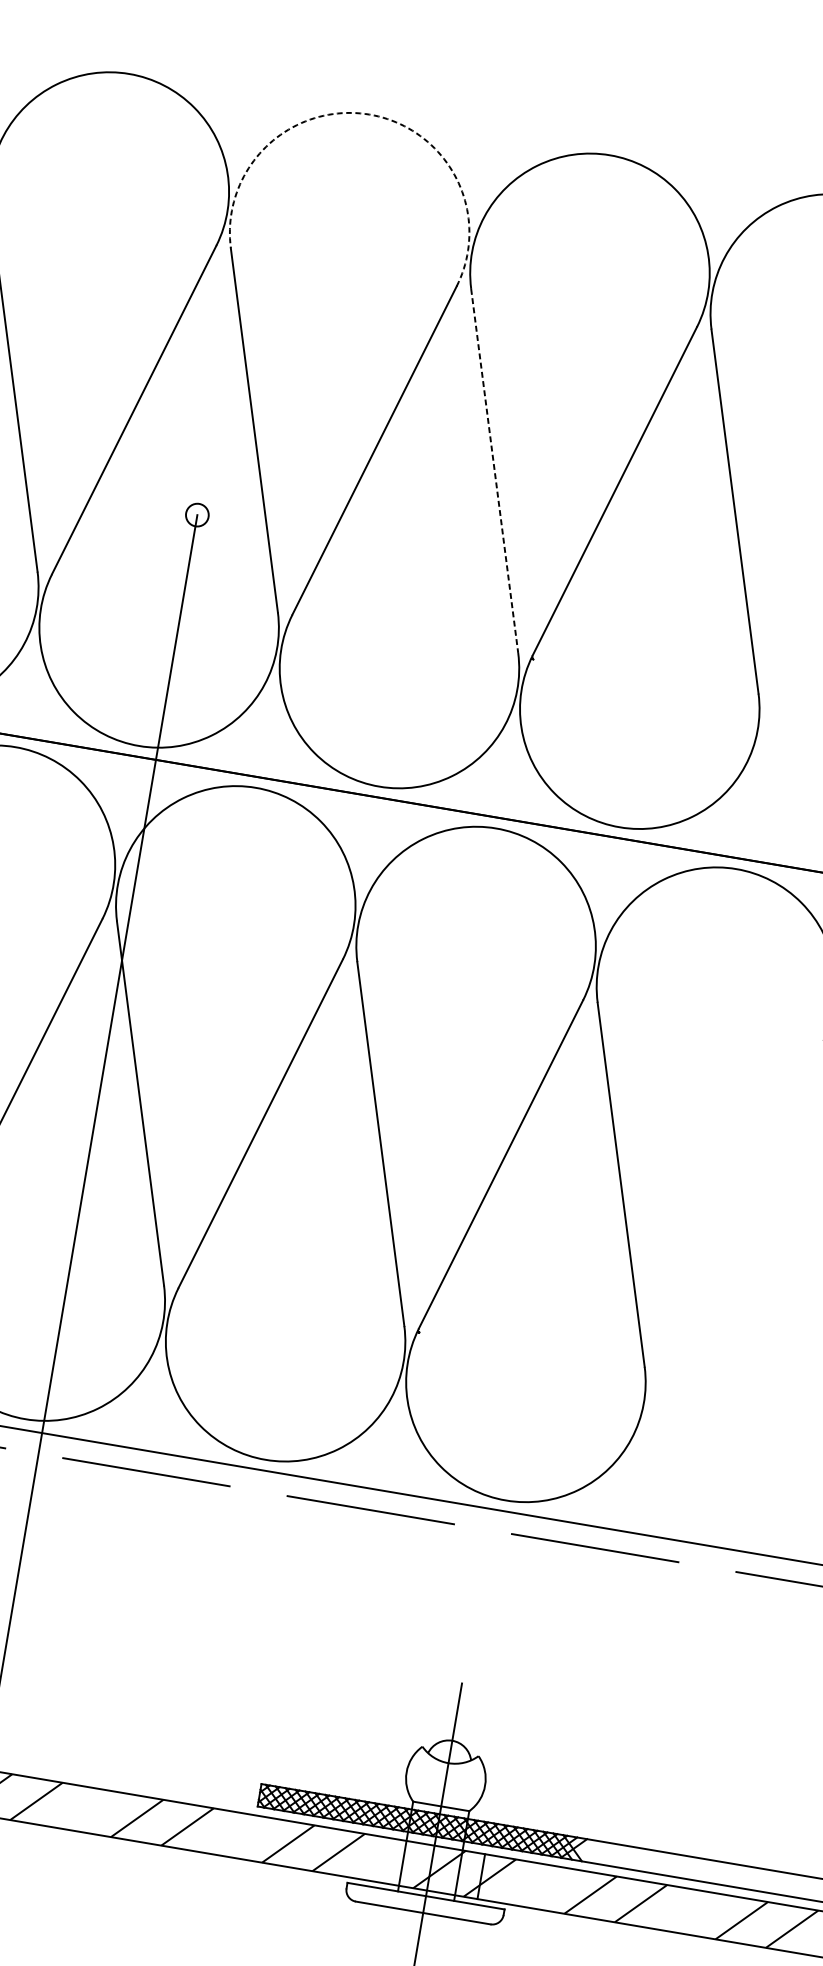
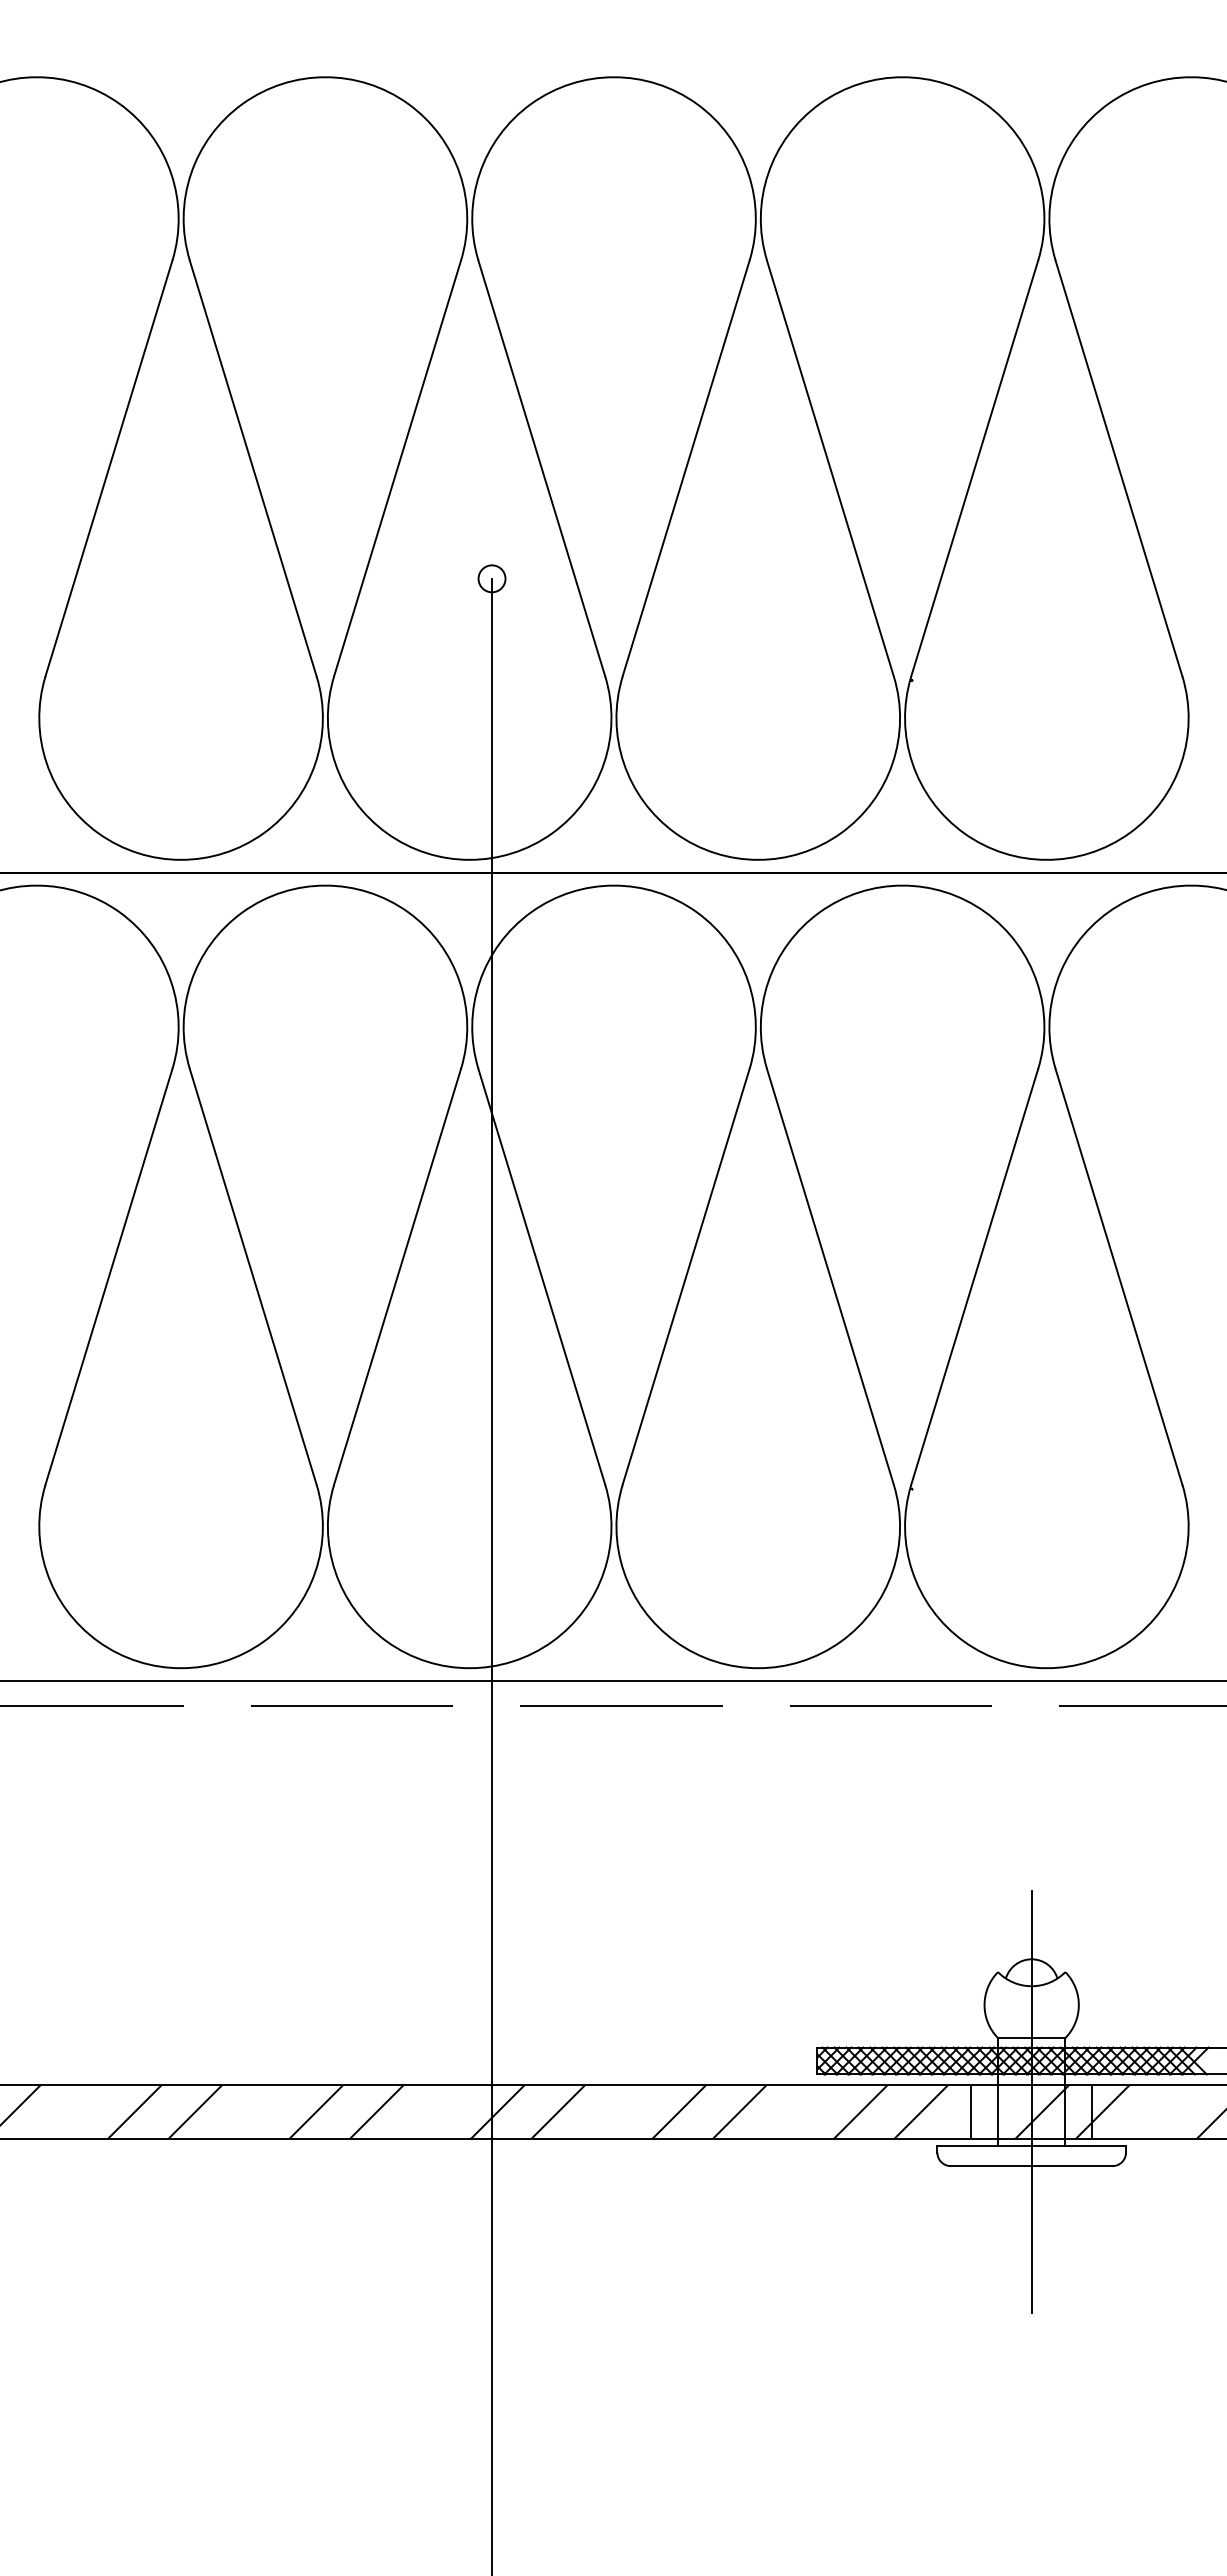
arc: (369, 114) -> (614, 77), dashed -> solid
line: (494, 471) -> (830, 469), dashed -> solid
line: (380, 1859) -> (971, 2112), added

